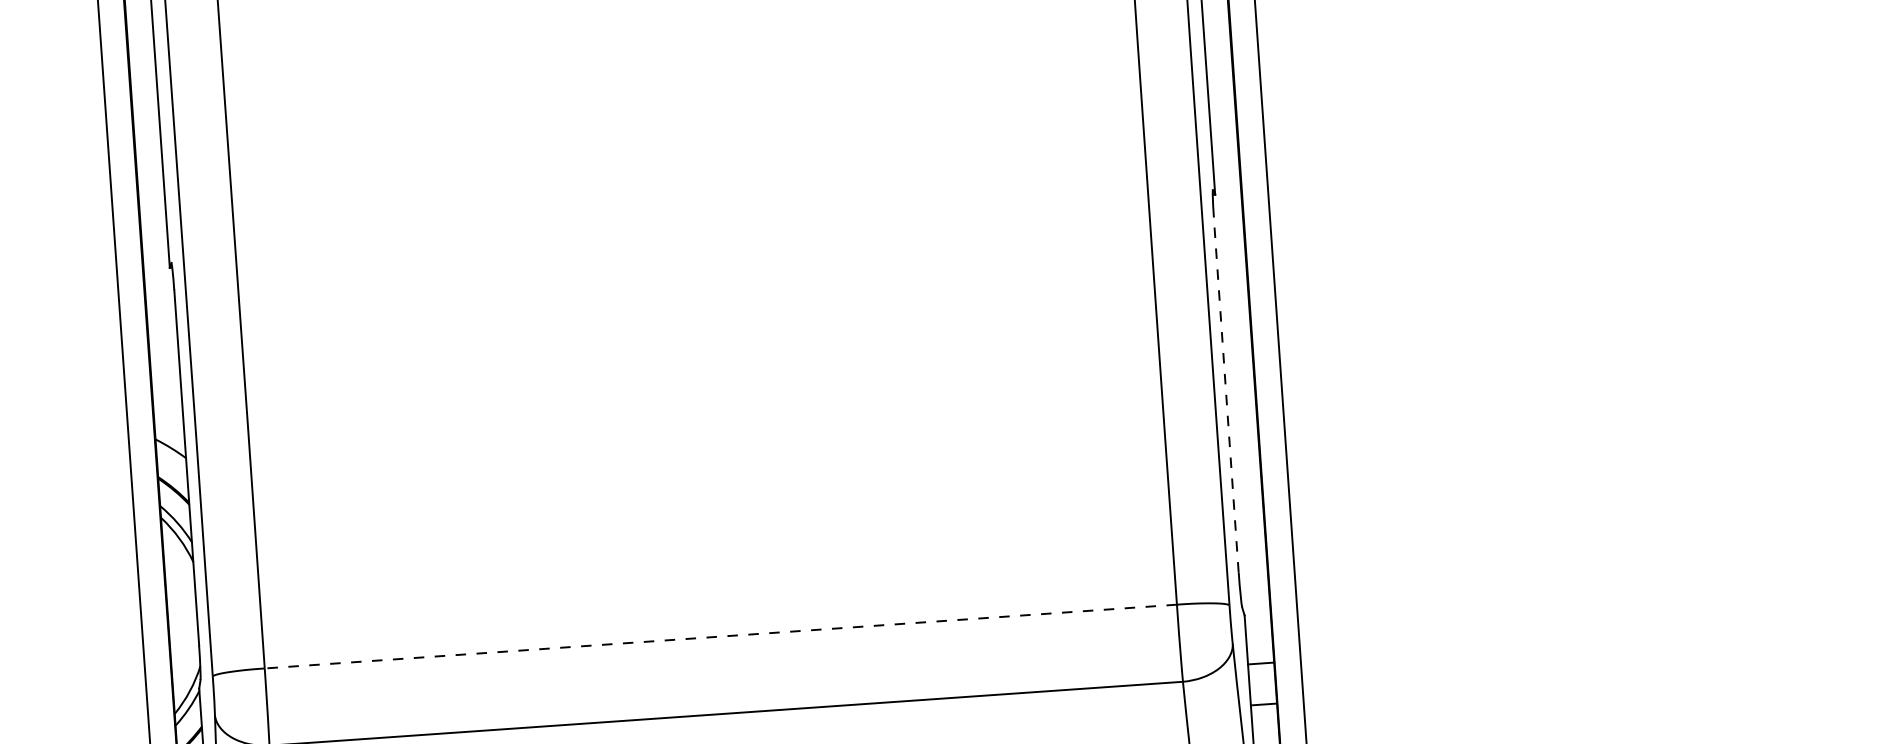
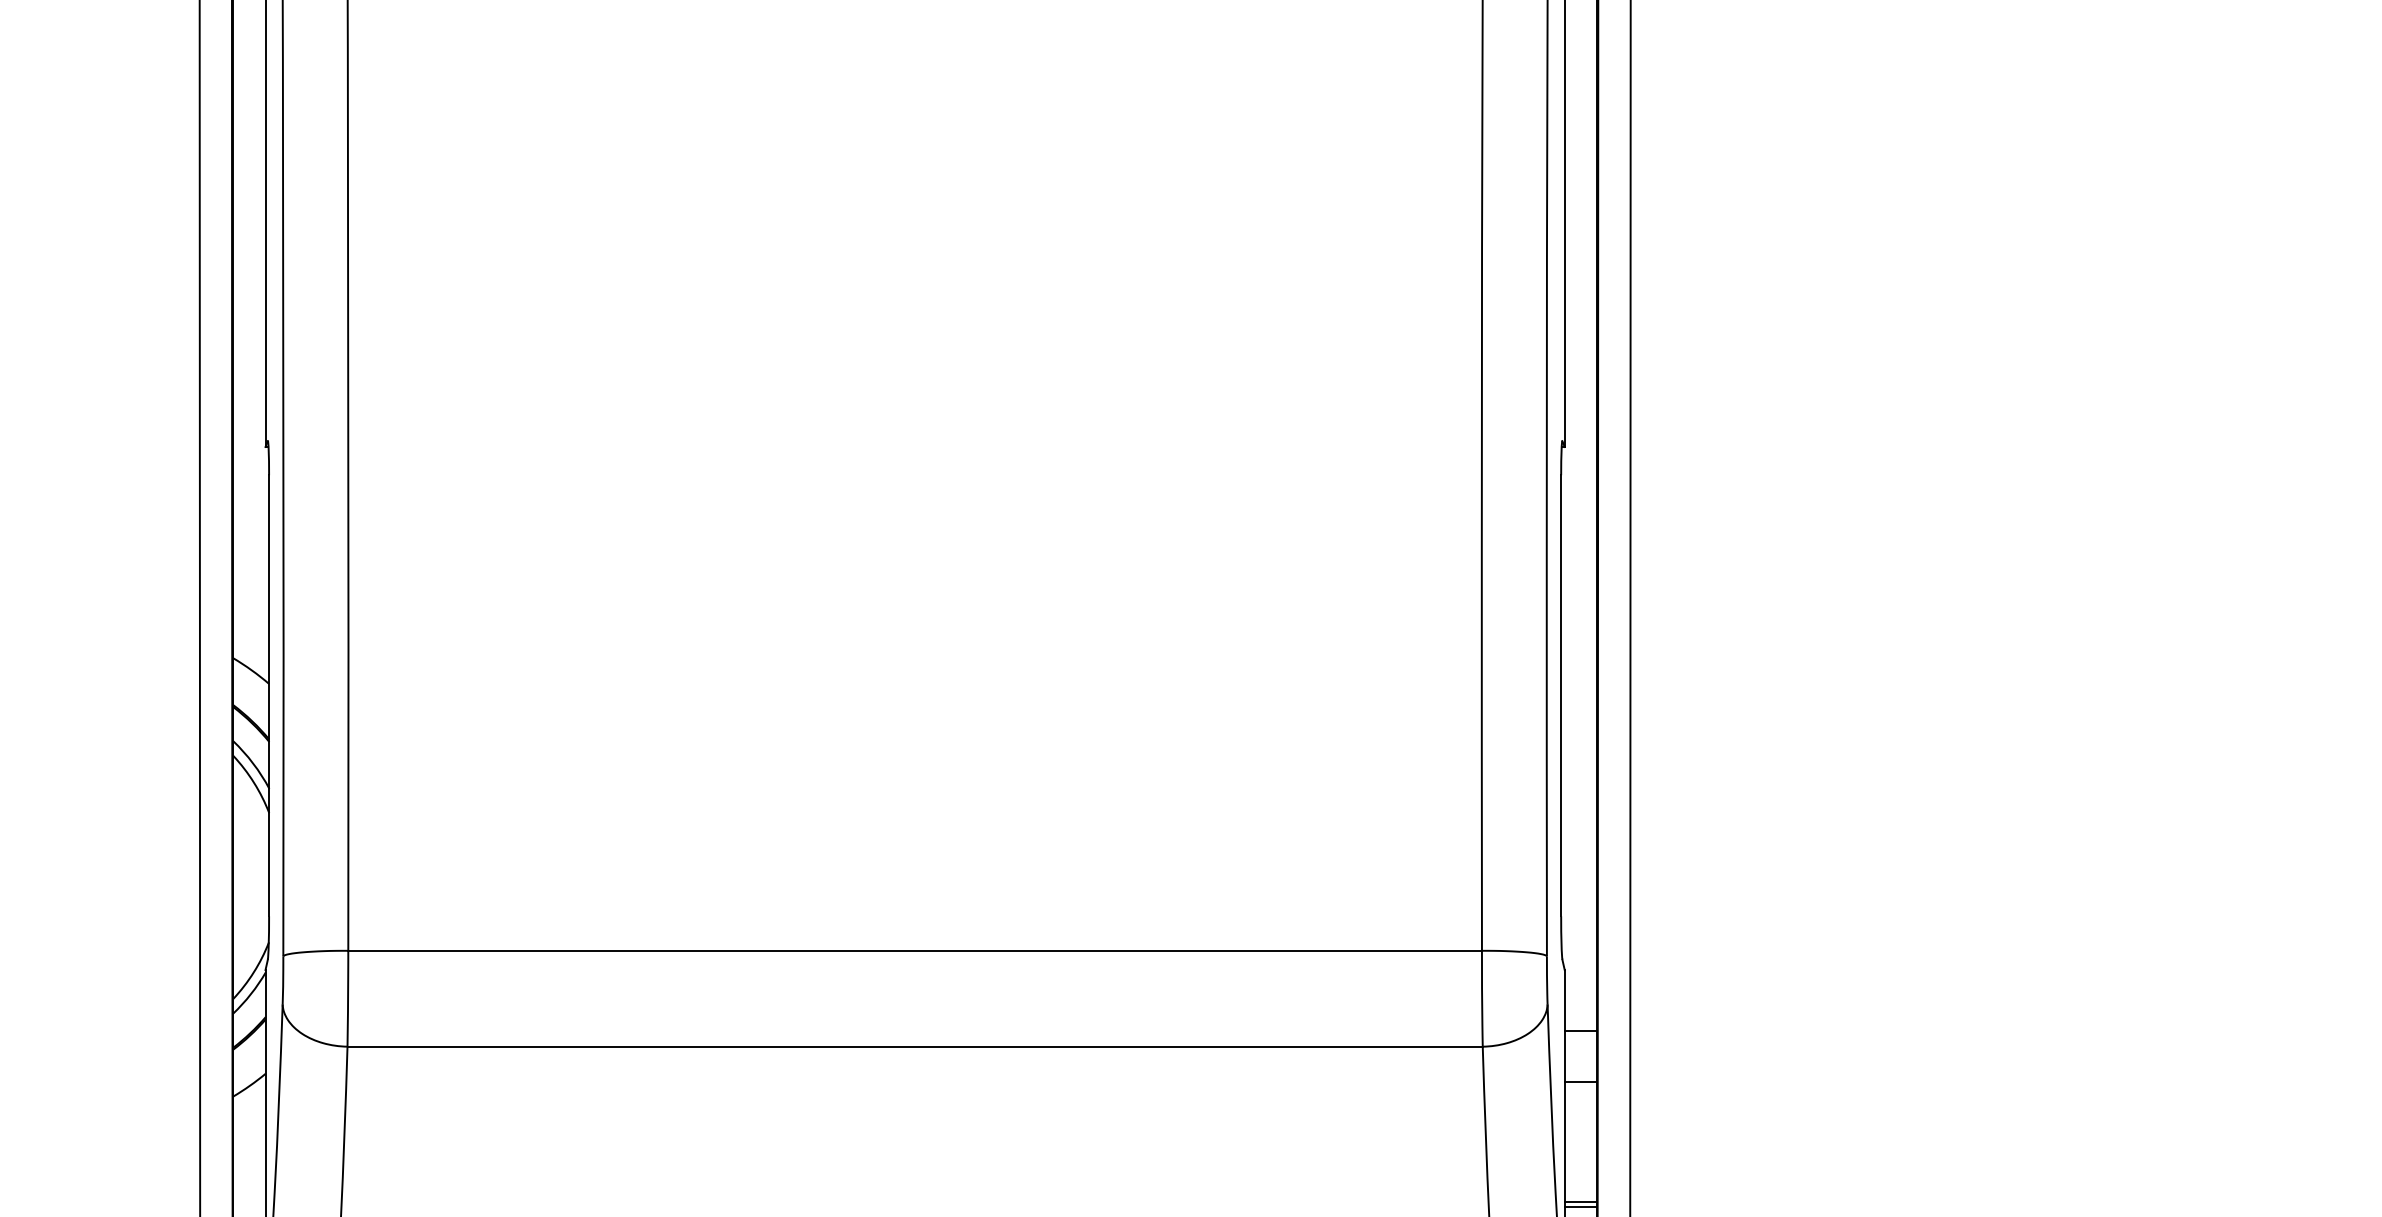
line: (1226, 394) -> (1561, 695), dashed -> solid
line: (721, 636) -> (915, 950), dashed -> solid

